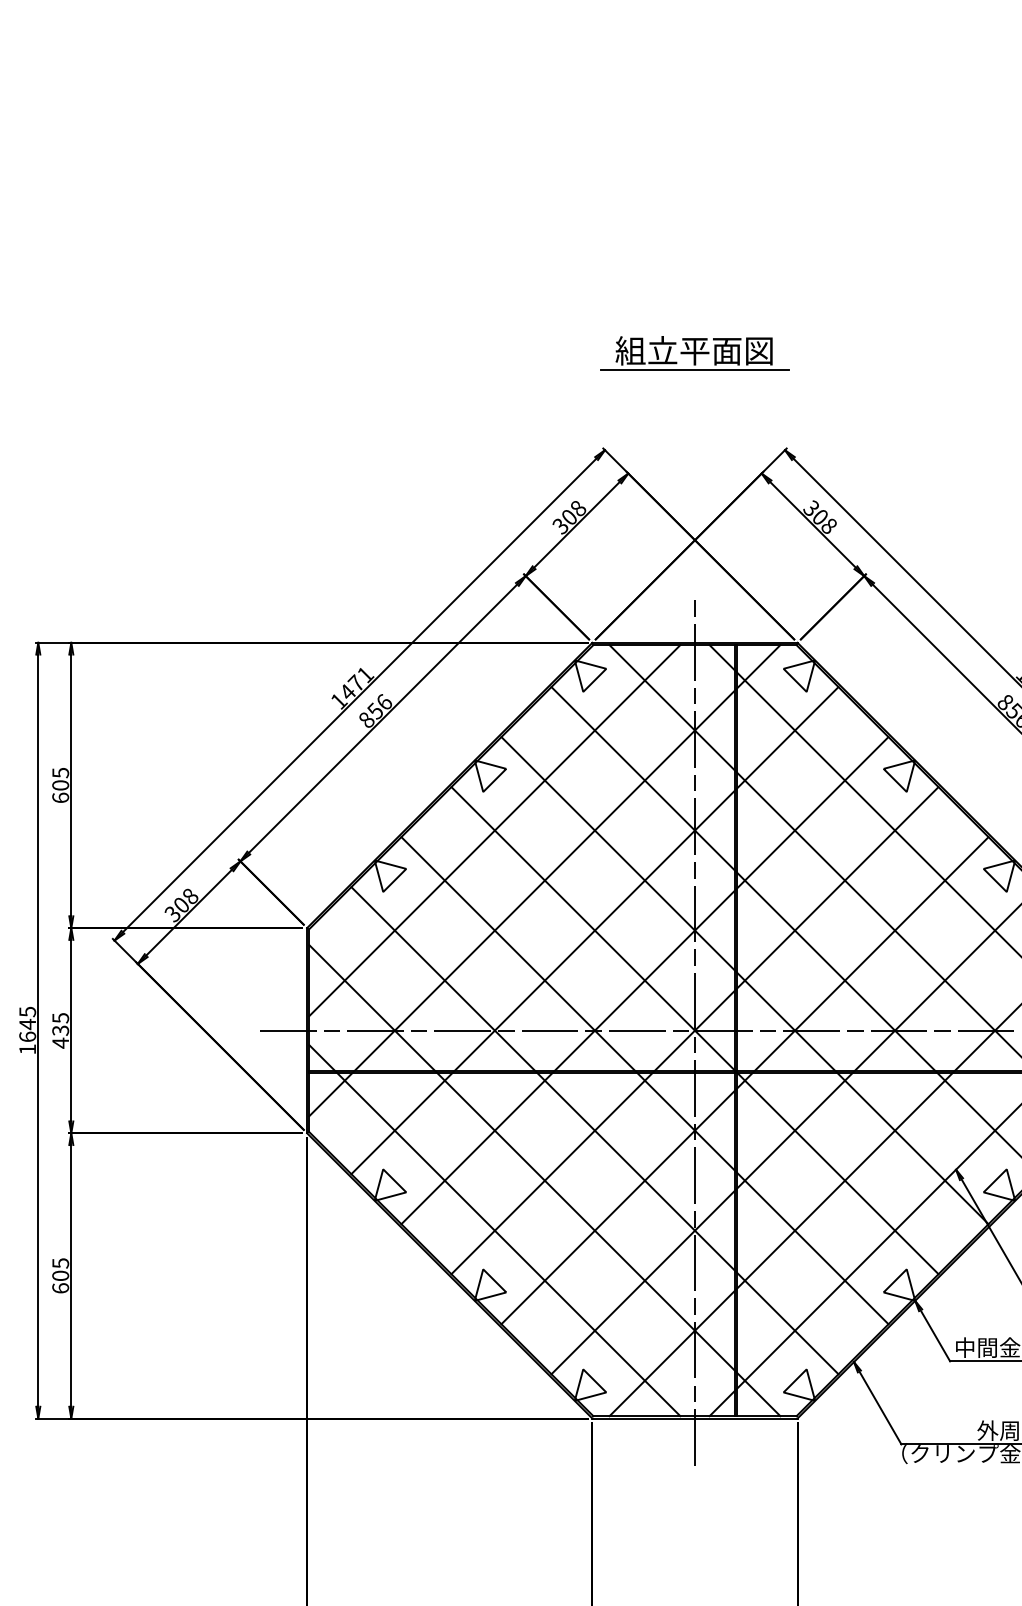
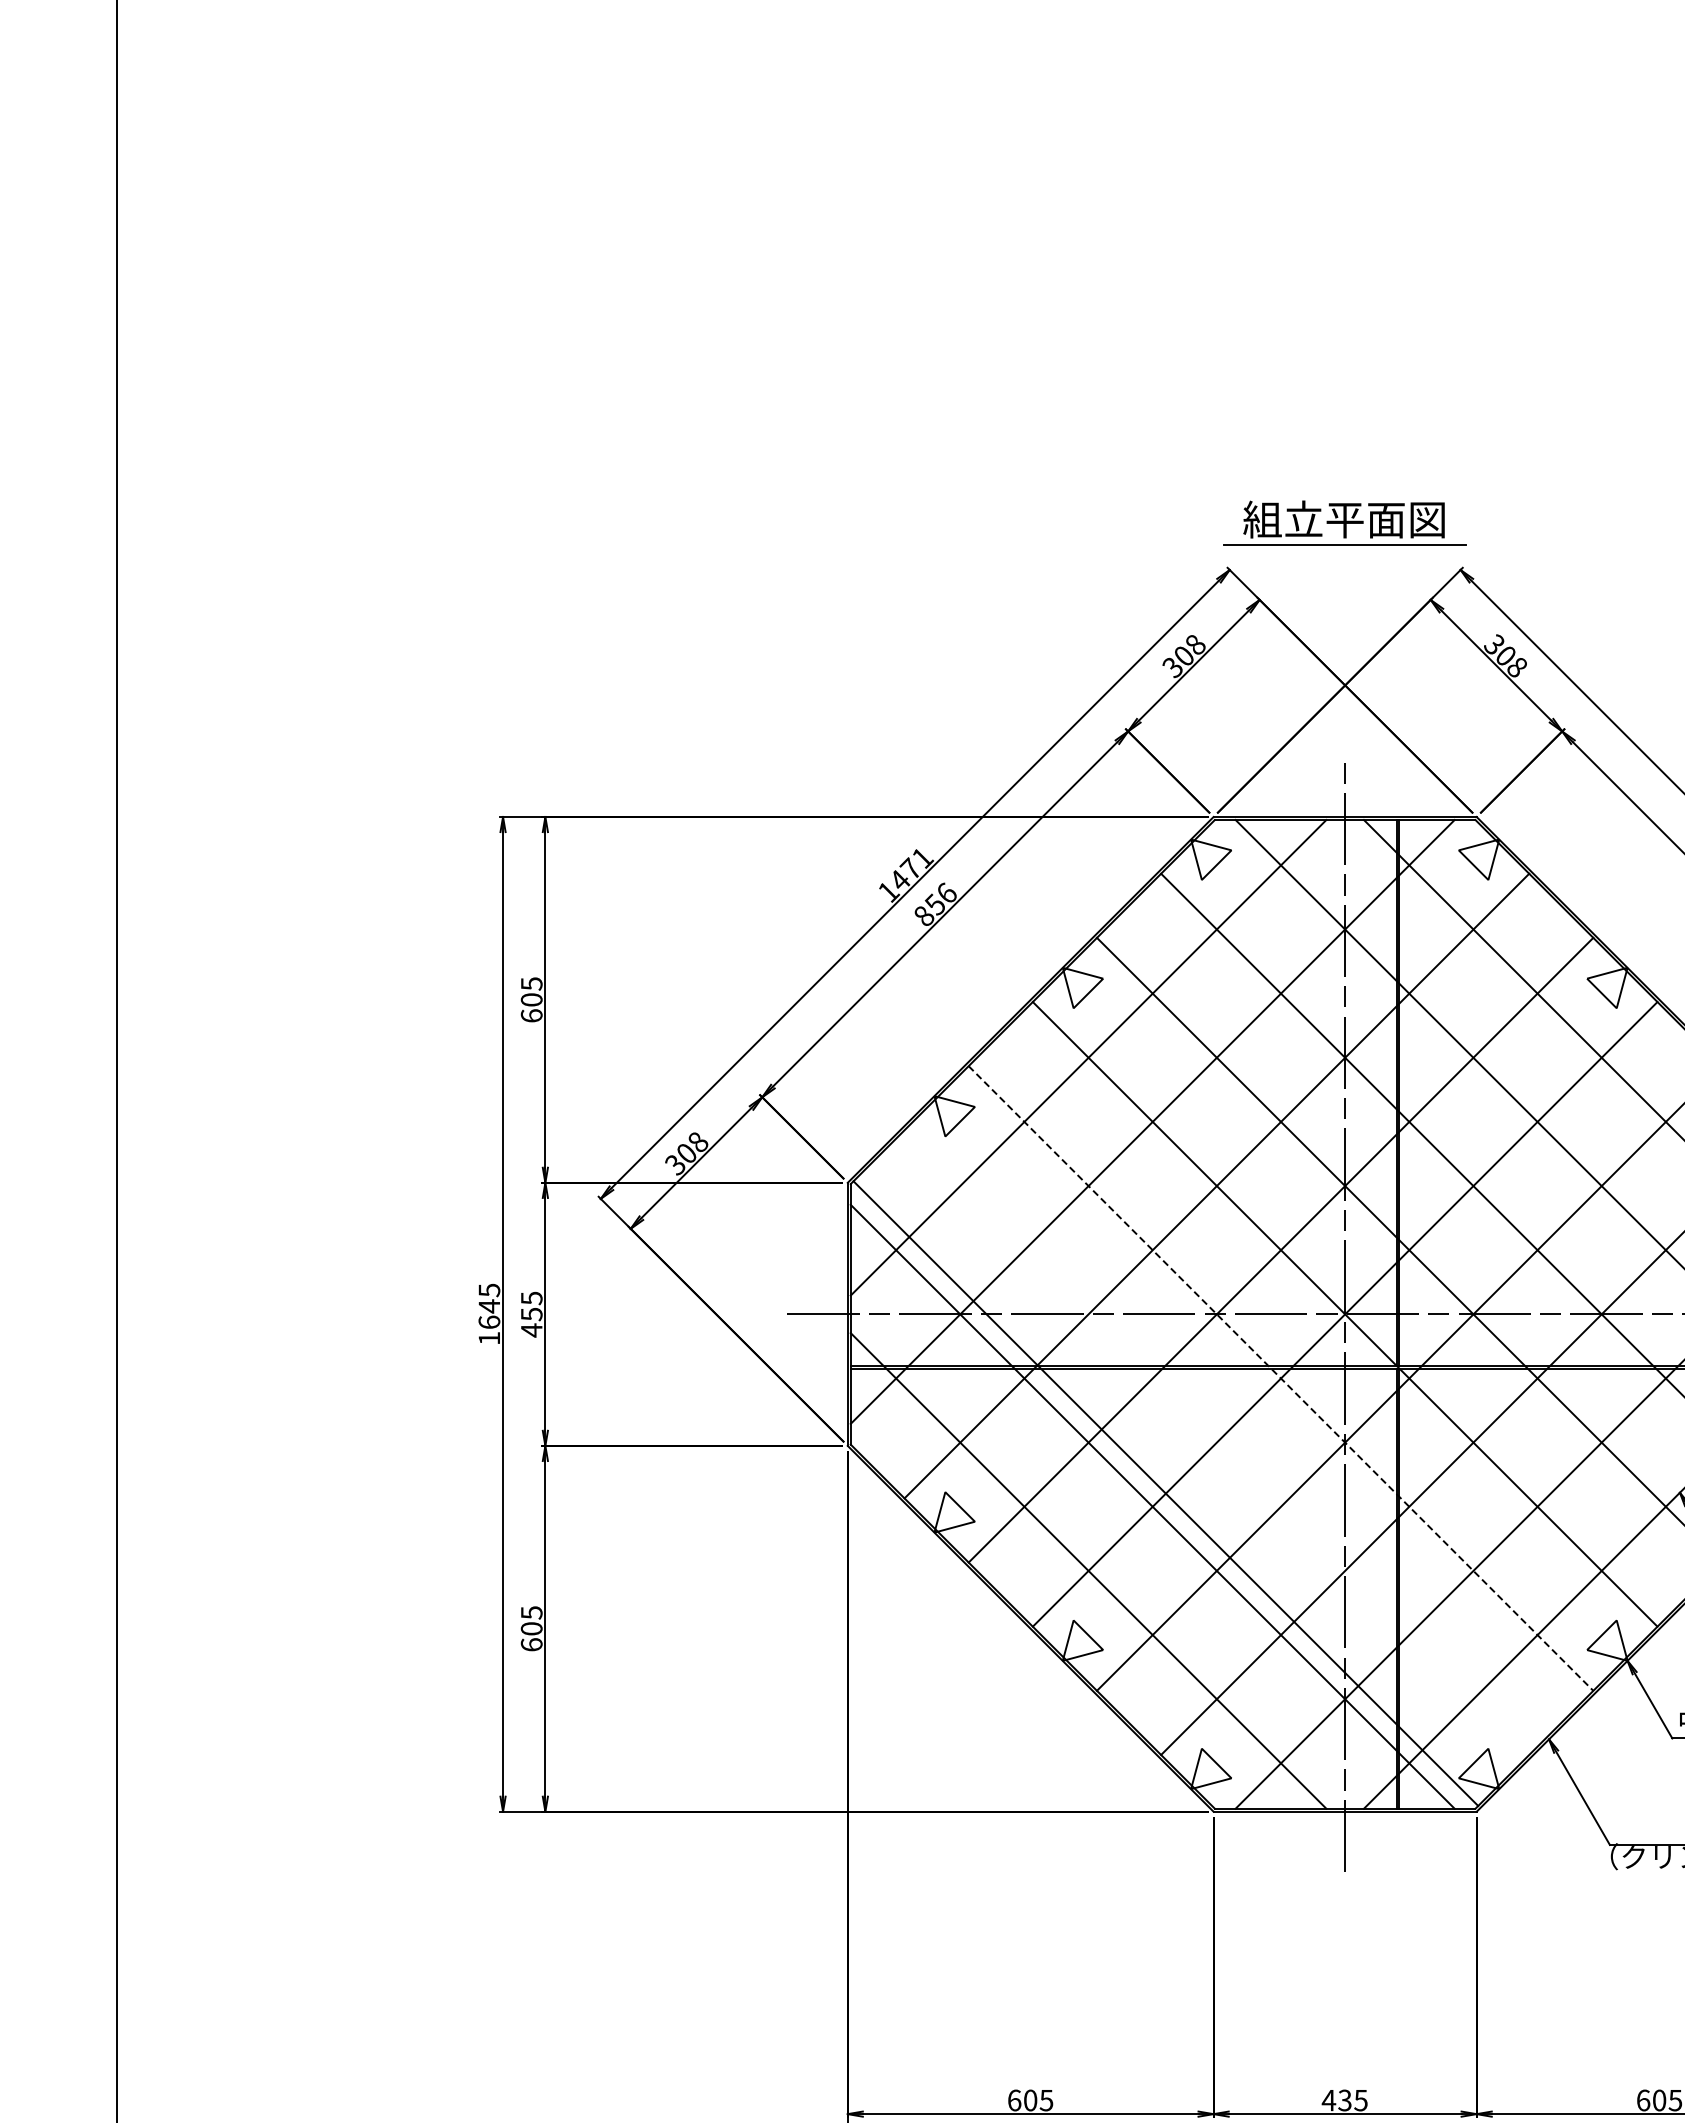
part: (694, 353) -> (1344, 522), moved
text: (60, 1030) -> (531, 1314), 435 -> 455
line: (645, 1080) -> (1281, 1378), solid -> dashed
line: (594, 1130) -> (1165, 1493), moved

